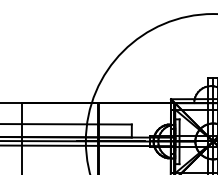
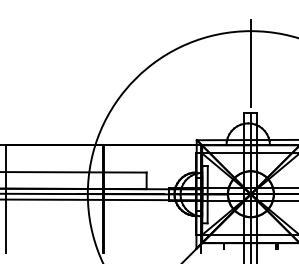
line: (212, 39) -> (250, 63), added

